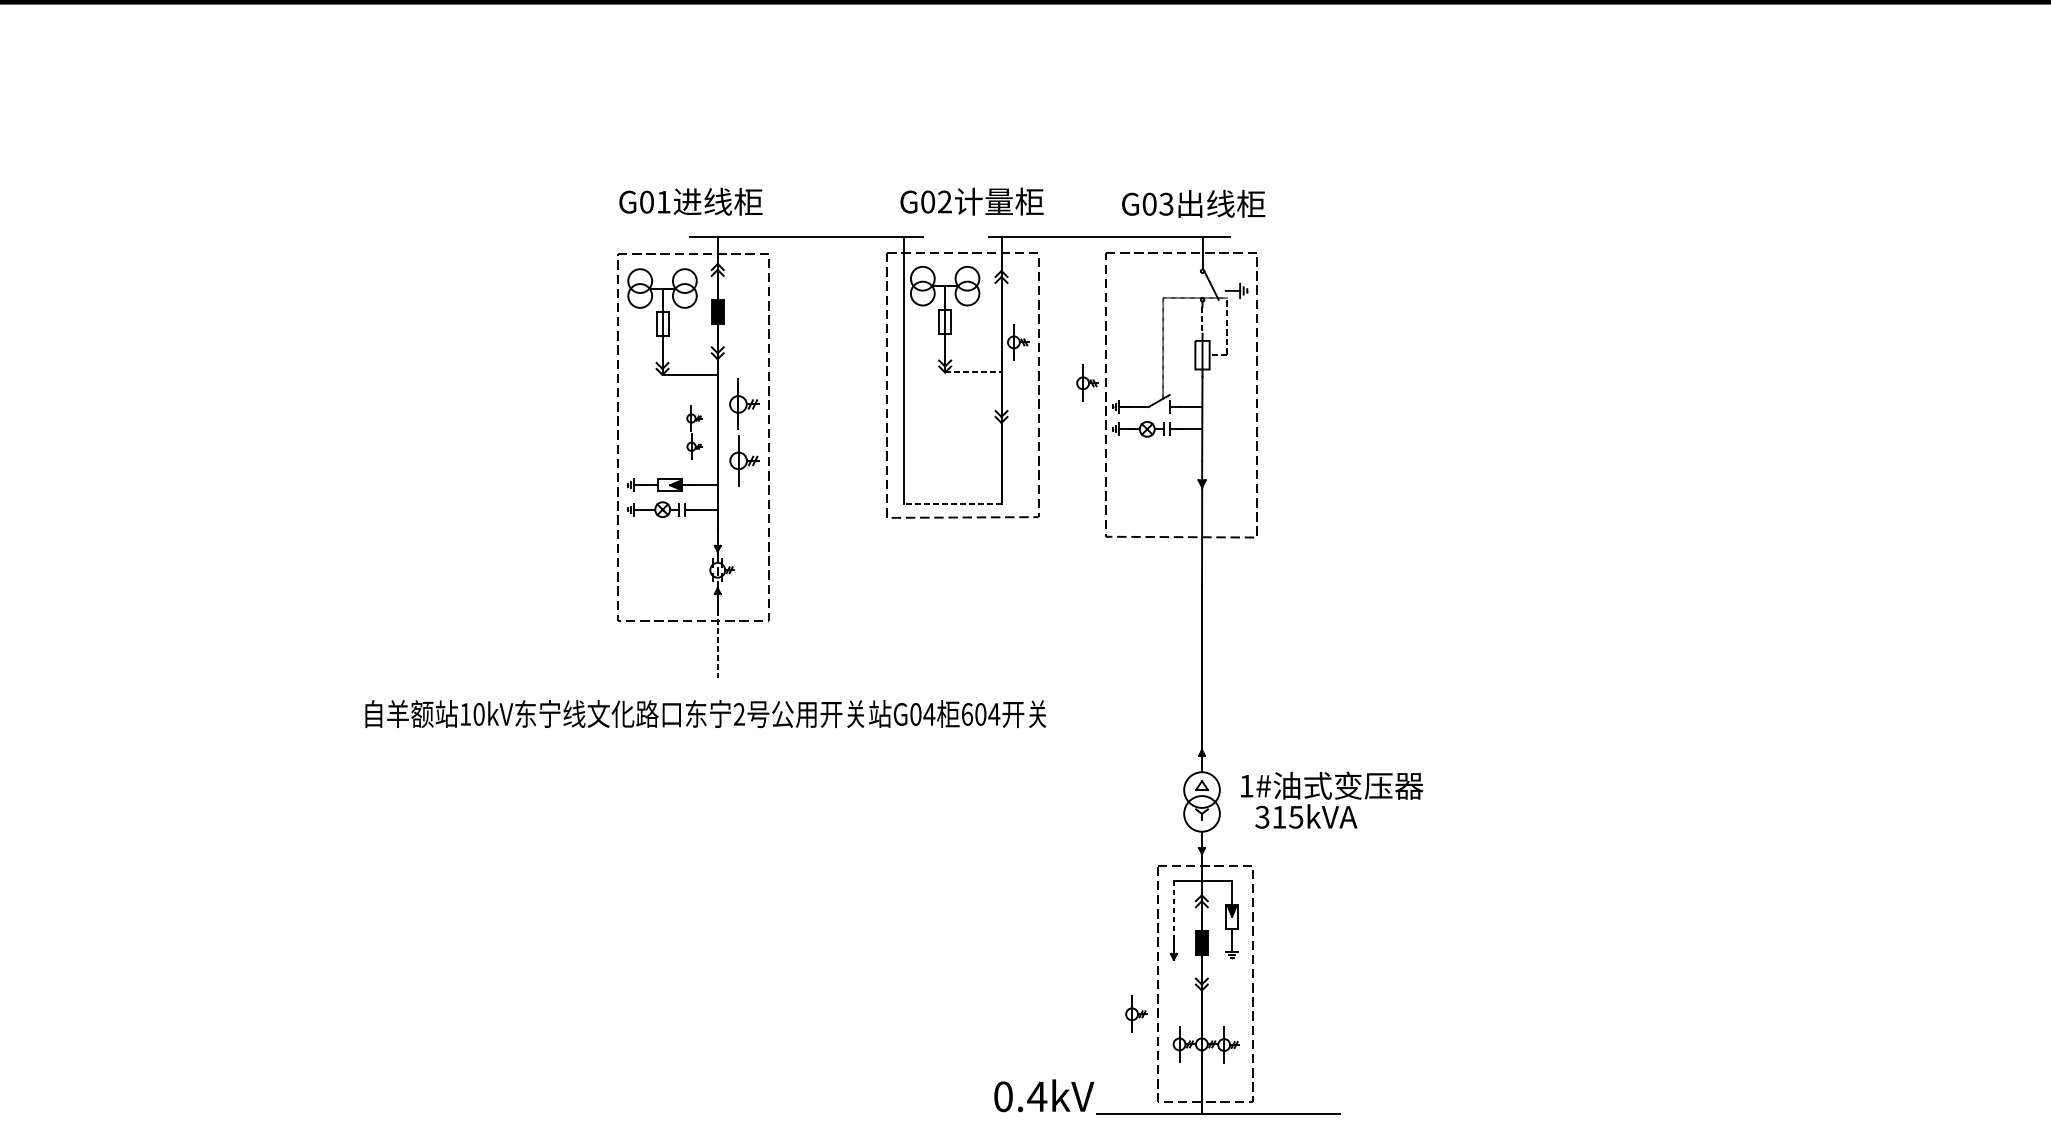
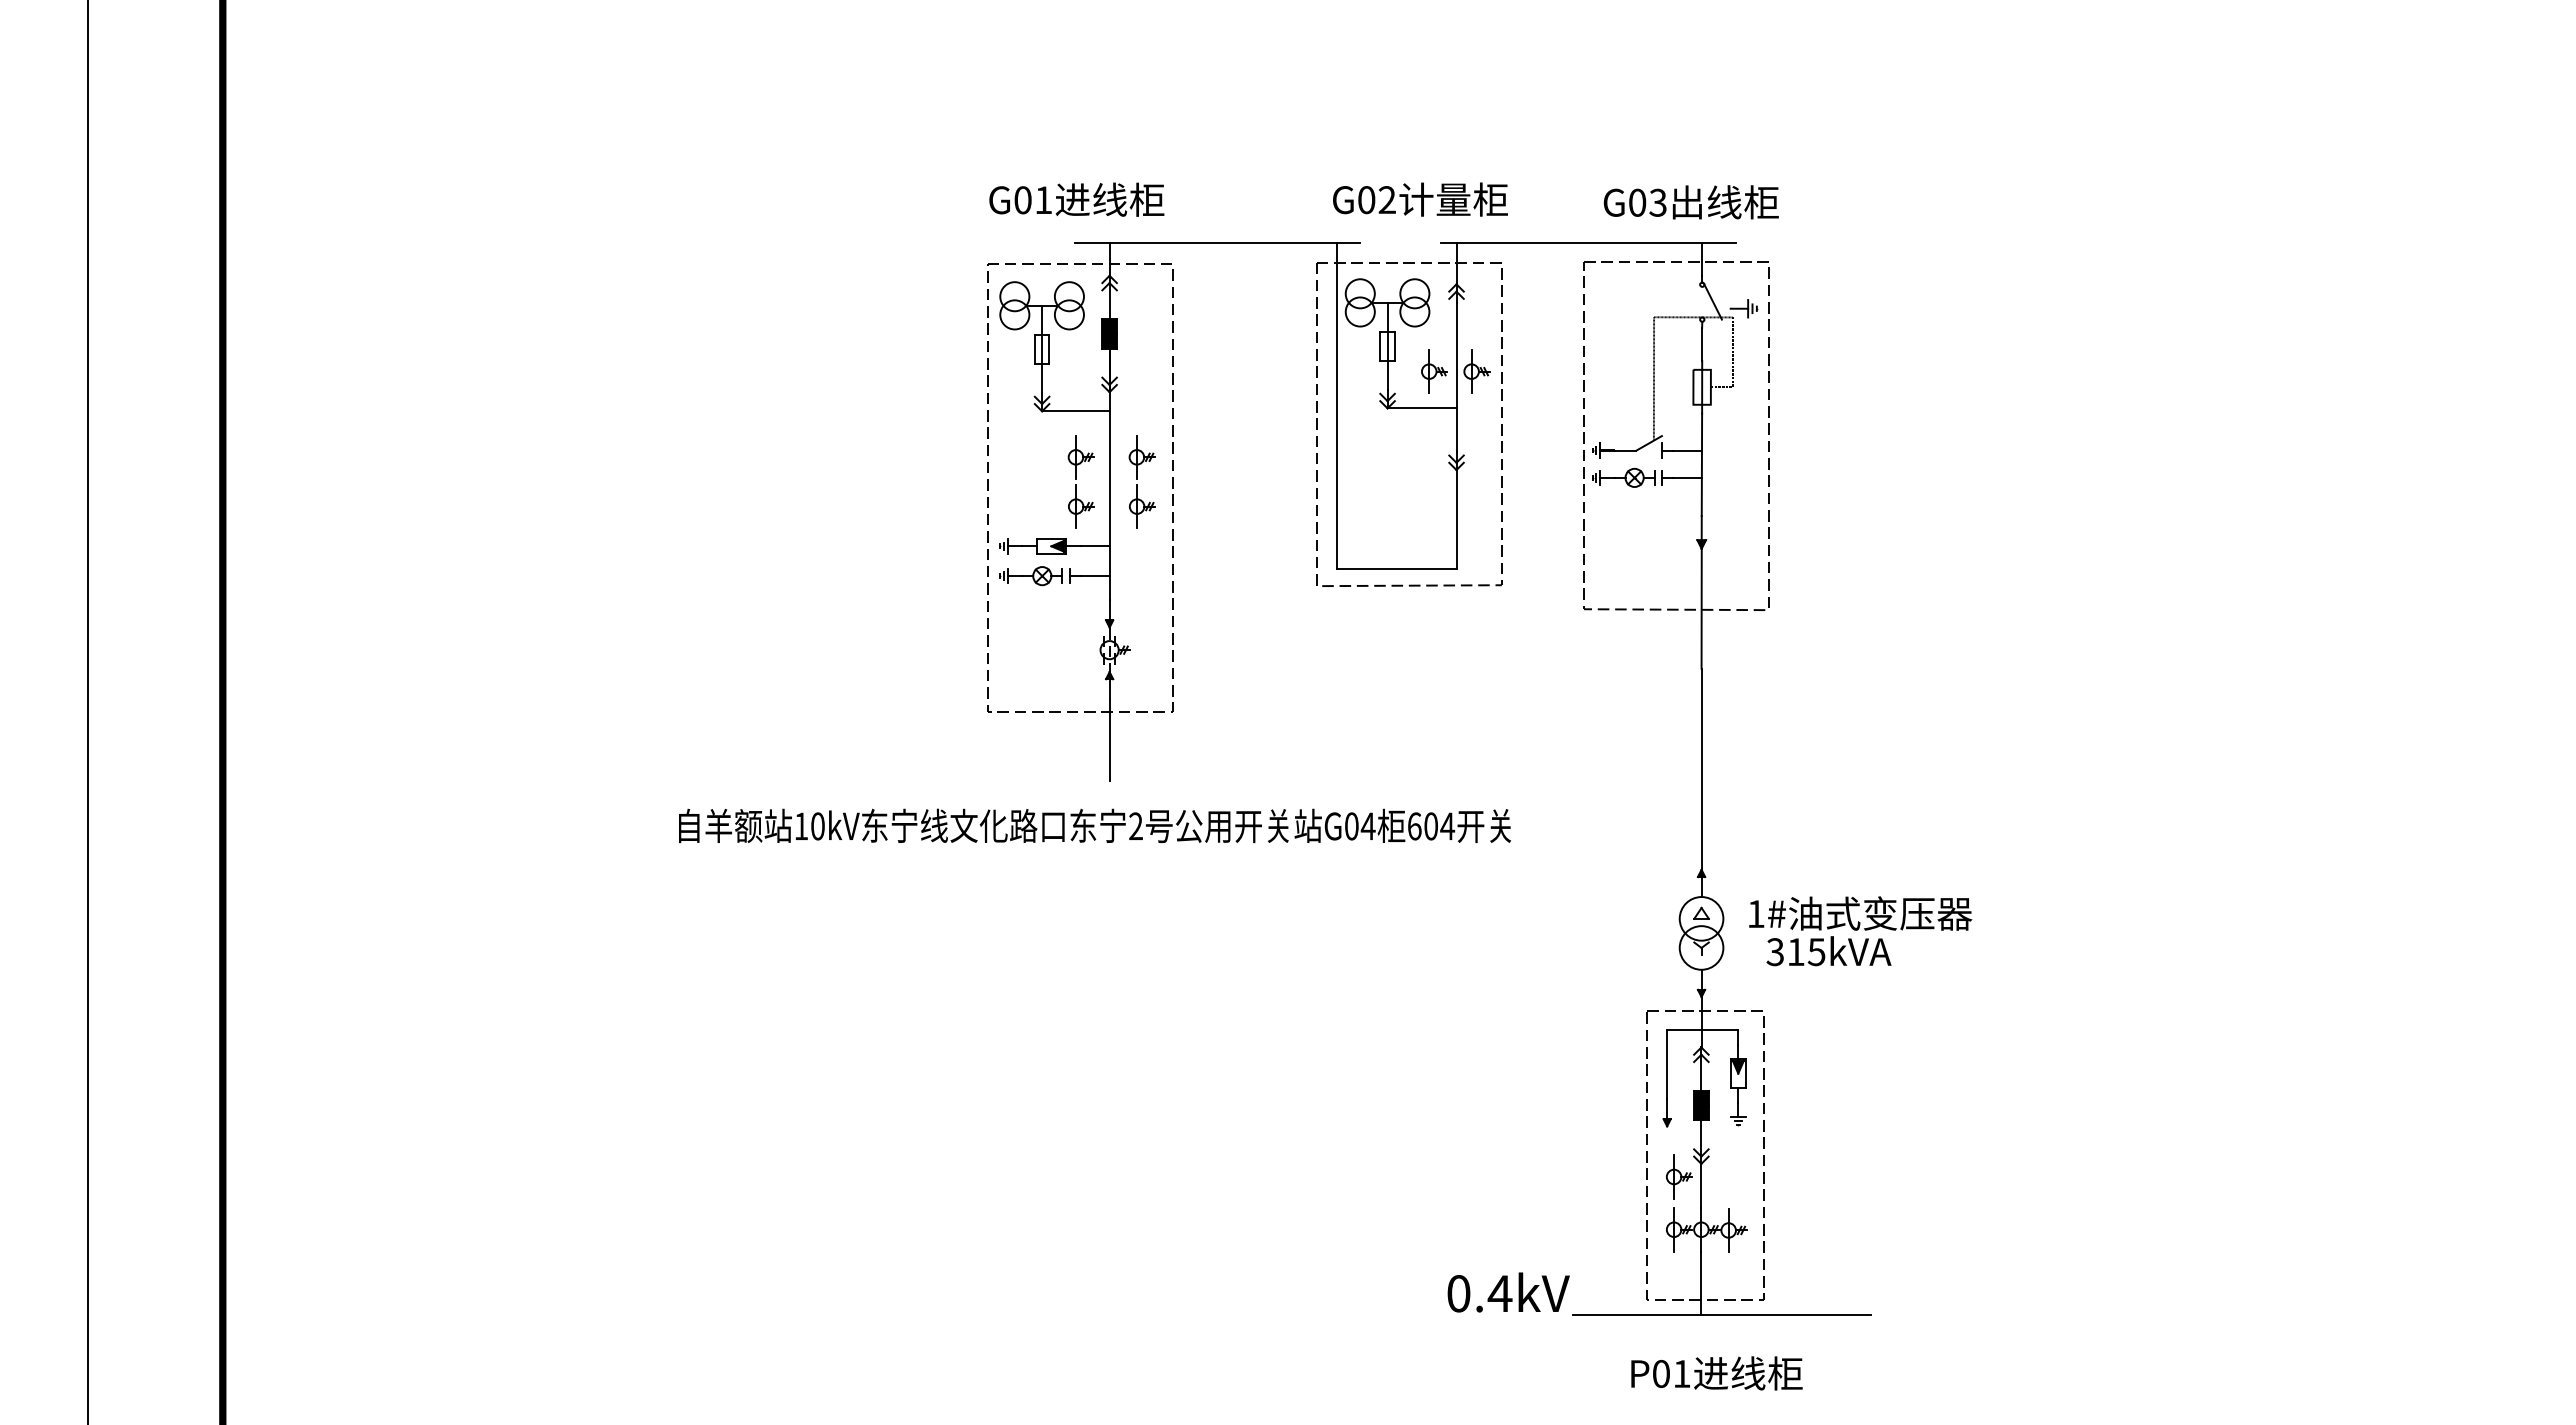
line: (1202, 321) -> (1702, 345), dashed -> solid
line: (973, 372) -> (1422, 408), dashed -> solid
part: (1087, 383) -> (1434, 371), moved
part: (693, 432) -> (1080, 481), size x1.43
part: (743, 432) -> (1141, 481), size x0.71
line: (952, 503) -> (1396, 568), dashed -> solid
line: (717, 644) -> (1109, 741), dashed -> solid
line: (1174, 909) -> (1667, 1064), dashed -> solid
part: (1136, 1013) -> (1679, 1176), moved

